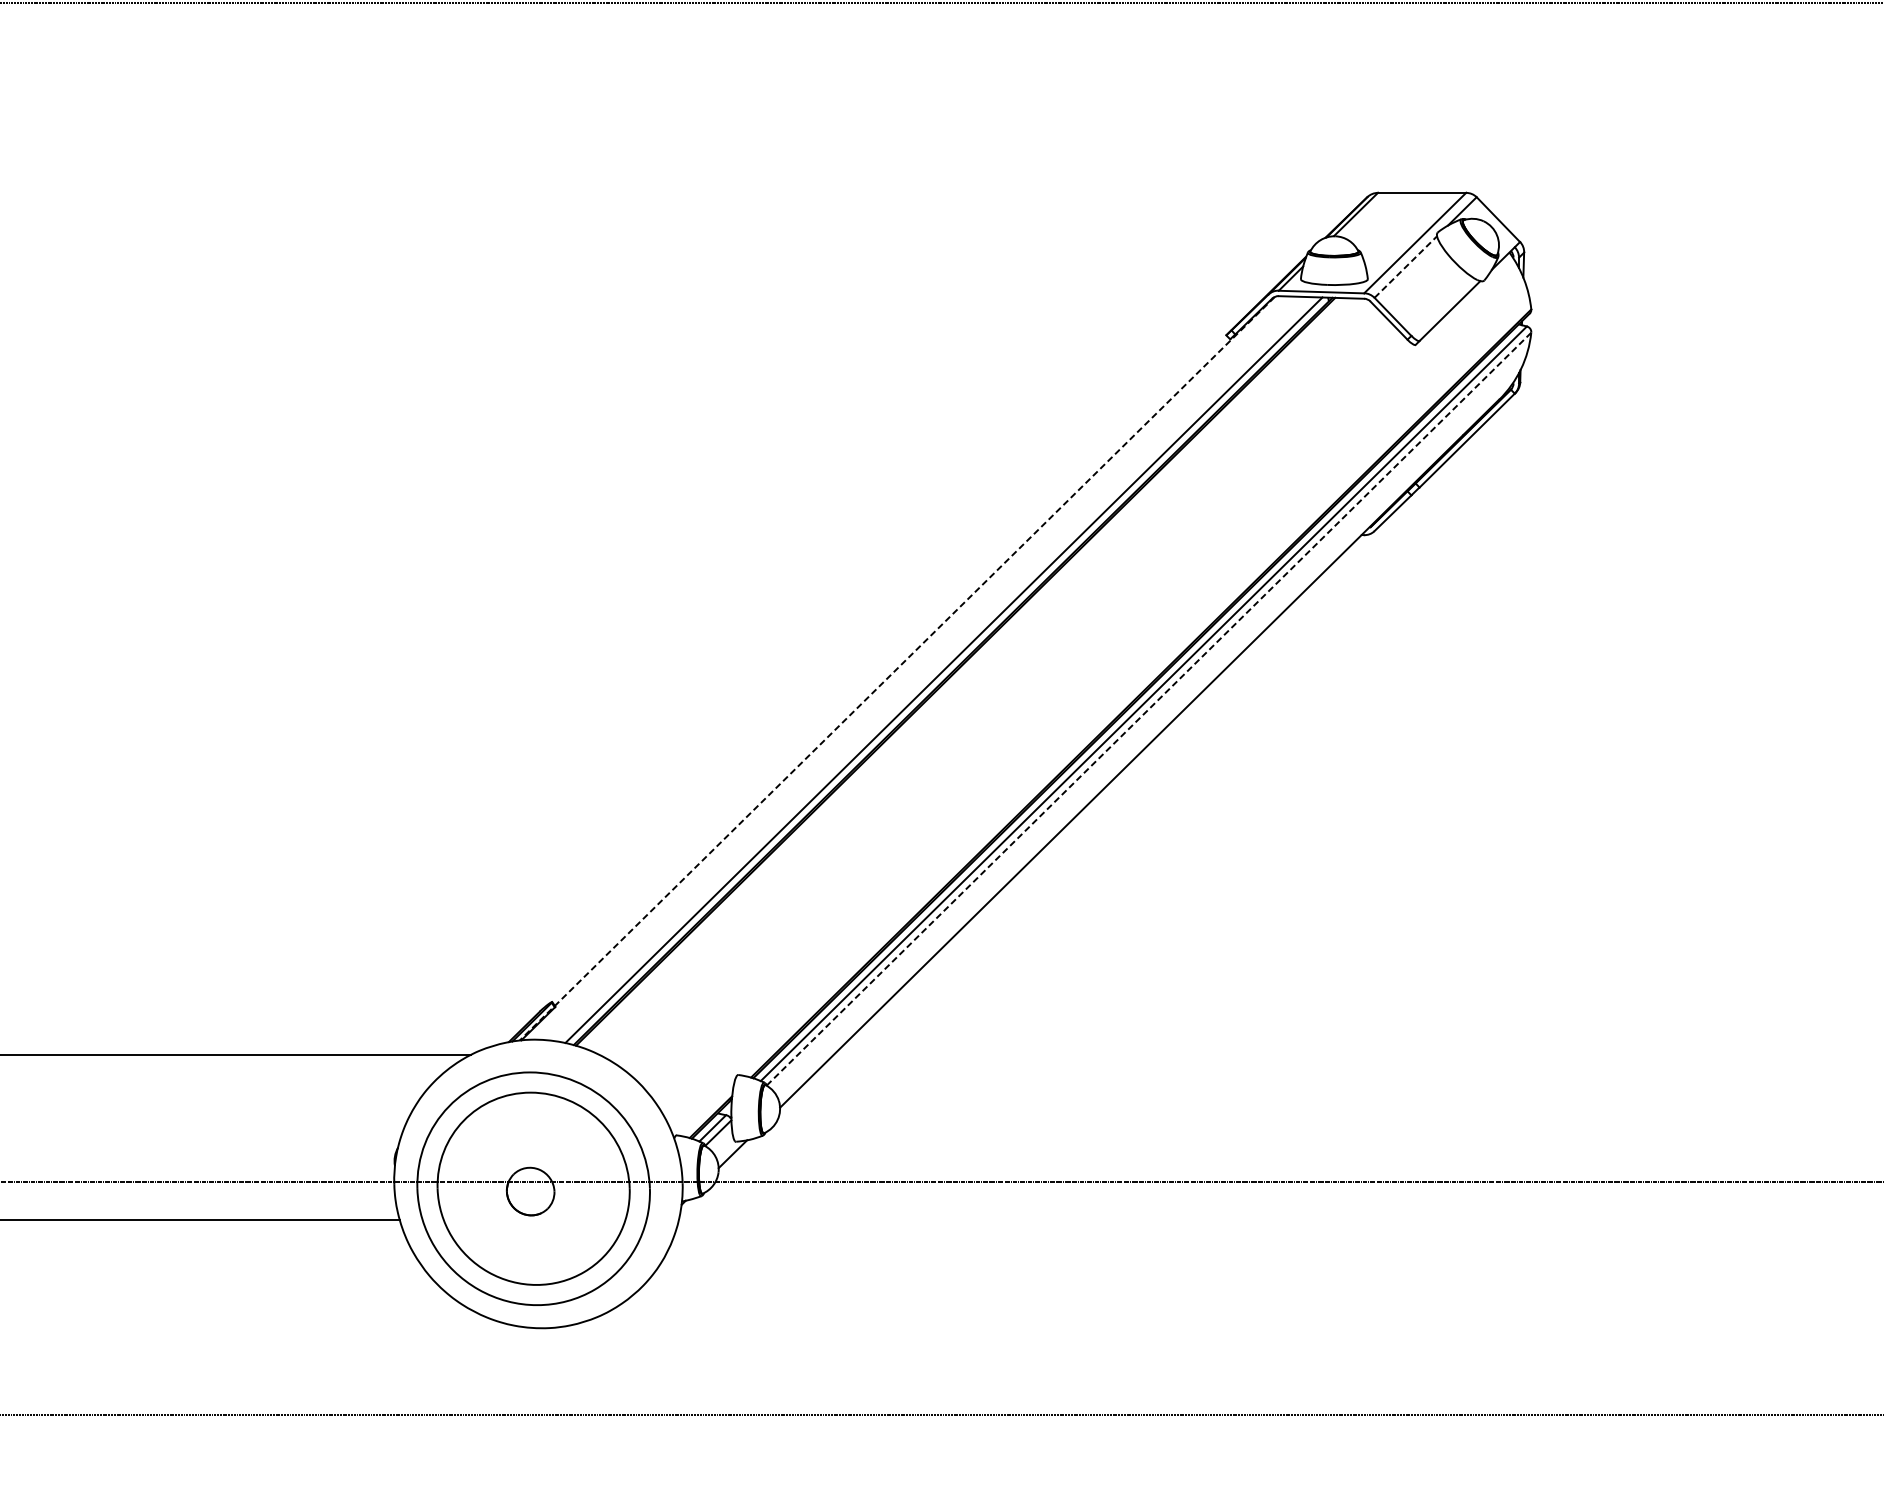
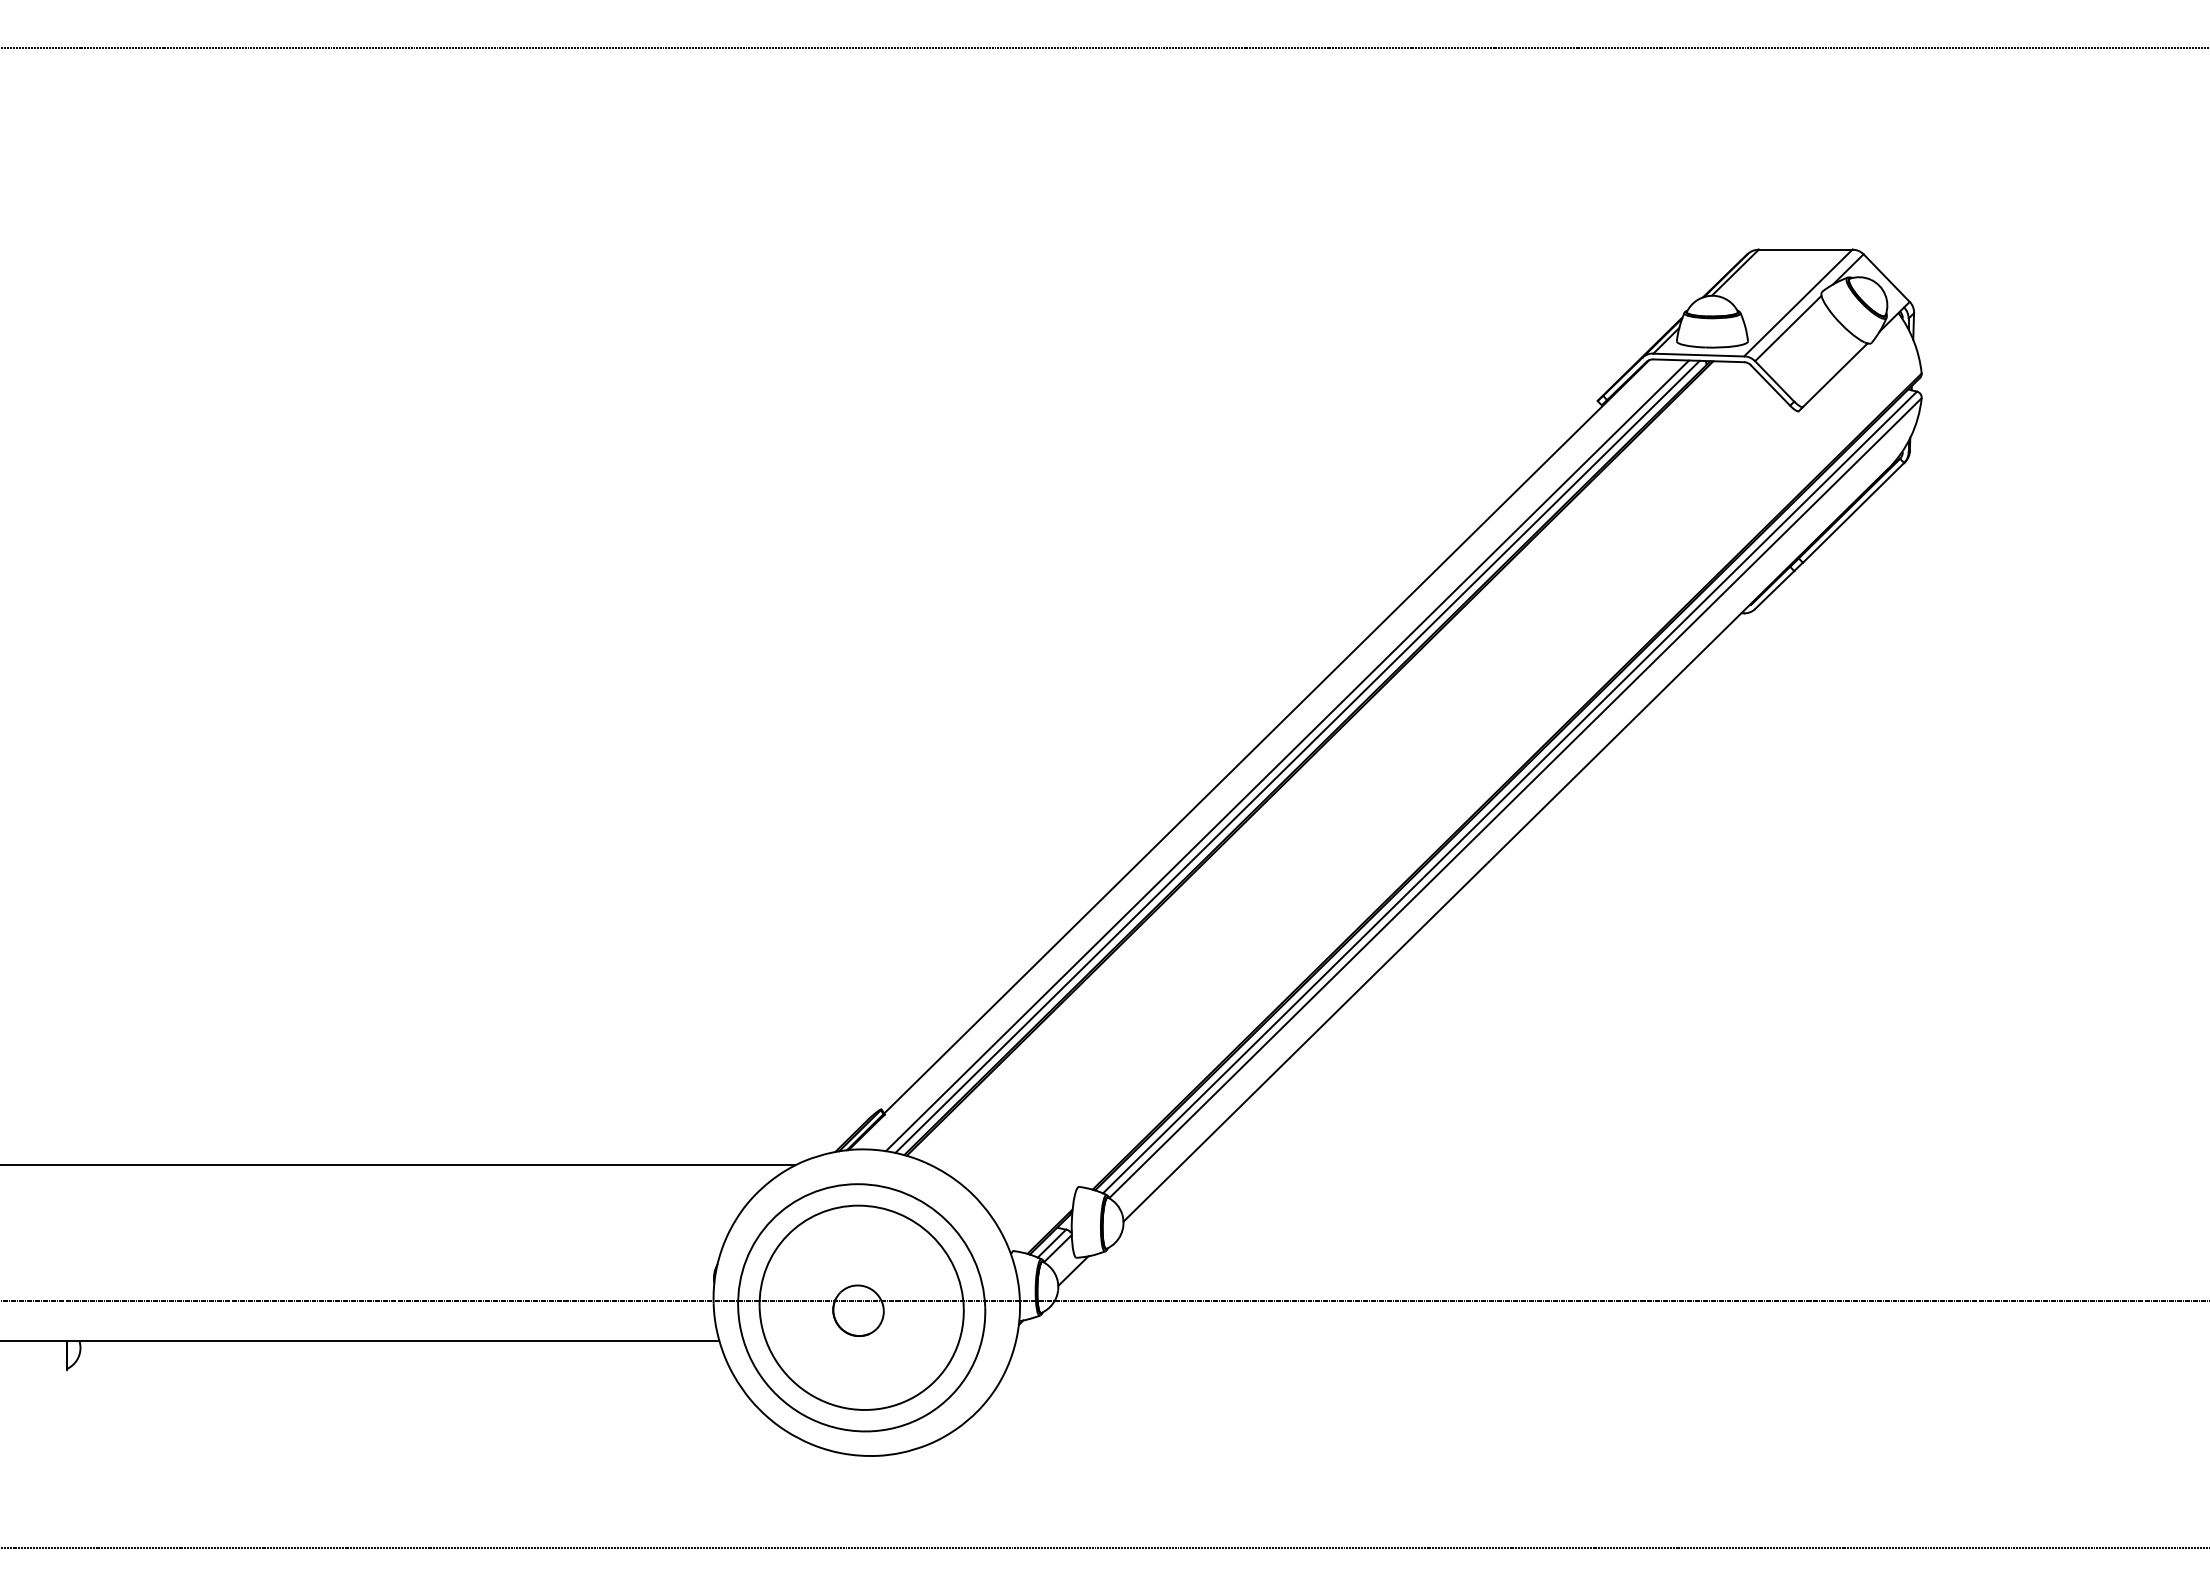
line: (1405, 267) -> (1788, 328), dashed -> solid
line: (896, 668) -> (1247, 755), dashed -> solid
line: (934, 668) -> (1287, 755), added
line: (1149, 708) -> (1515, 797), dashed -> solid

